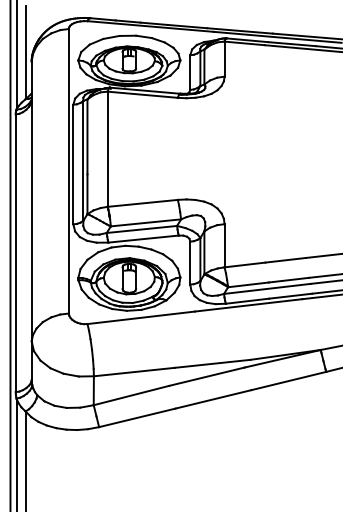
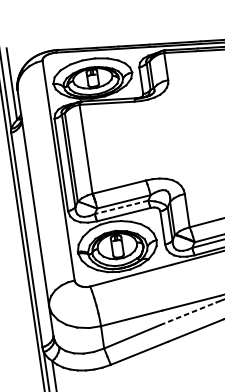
line: (141, 229) -> (121, 207), solid -> dashed
line: (206, 376) -> (188, 313), solid -> dashed

